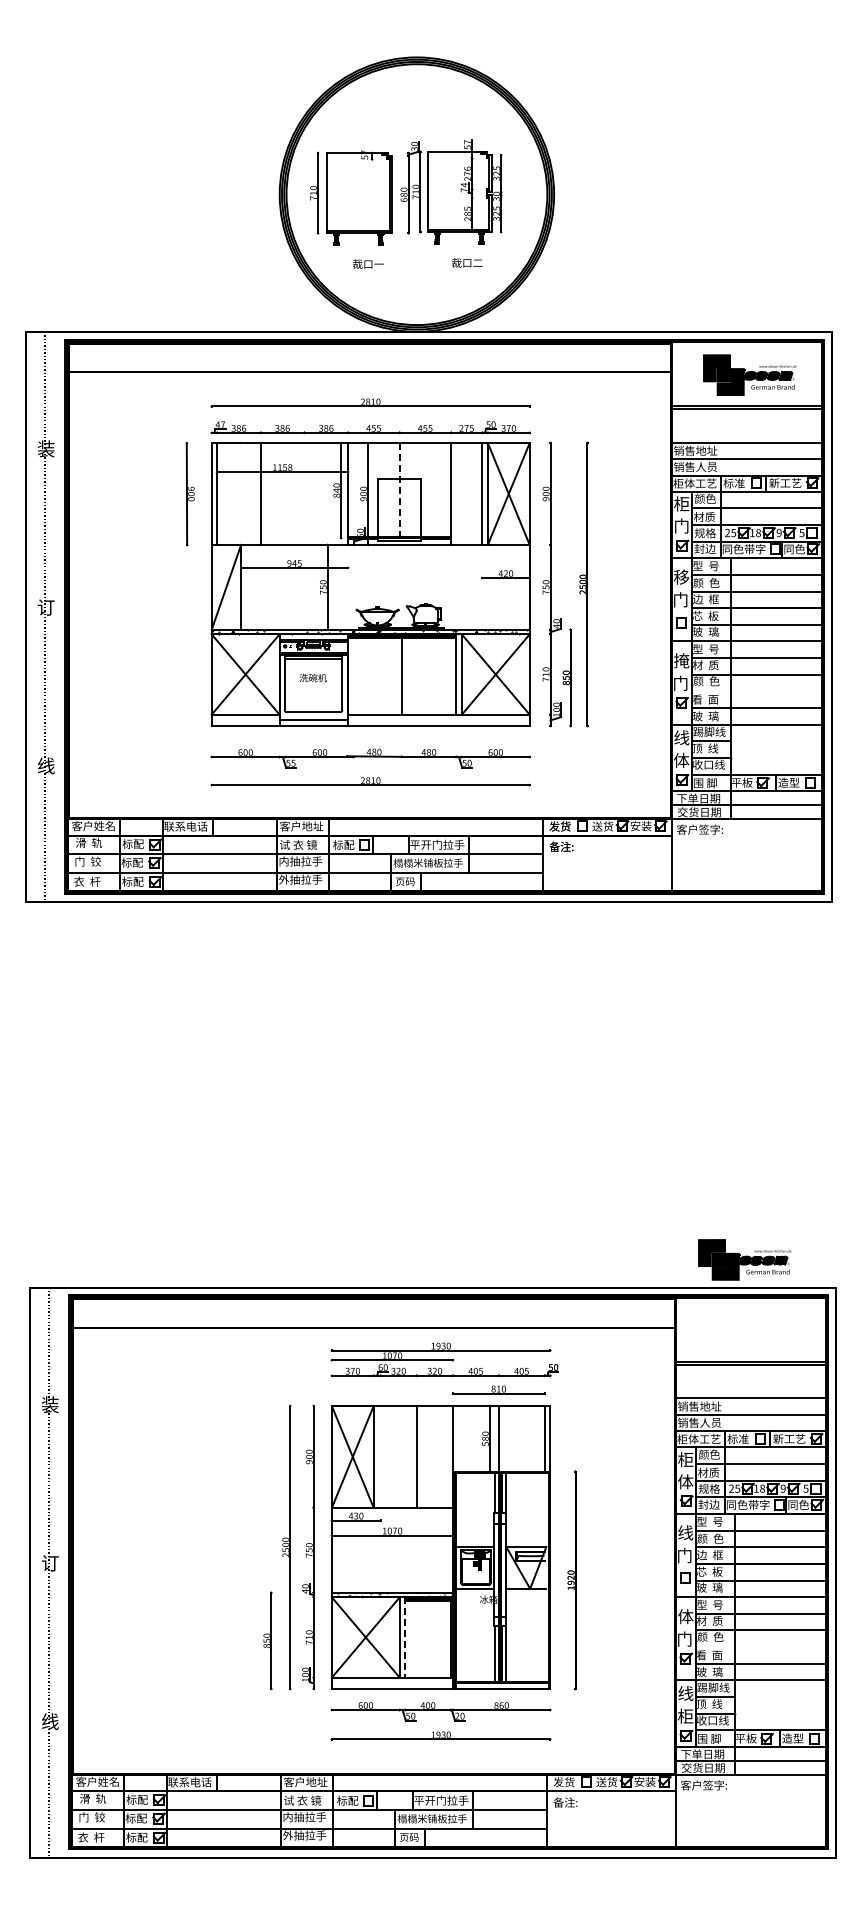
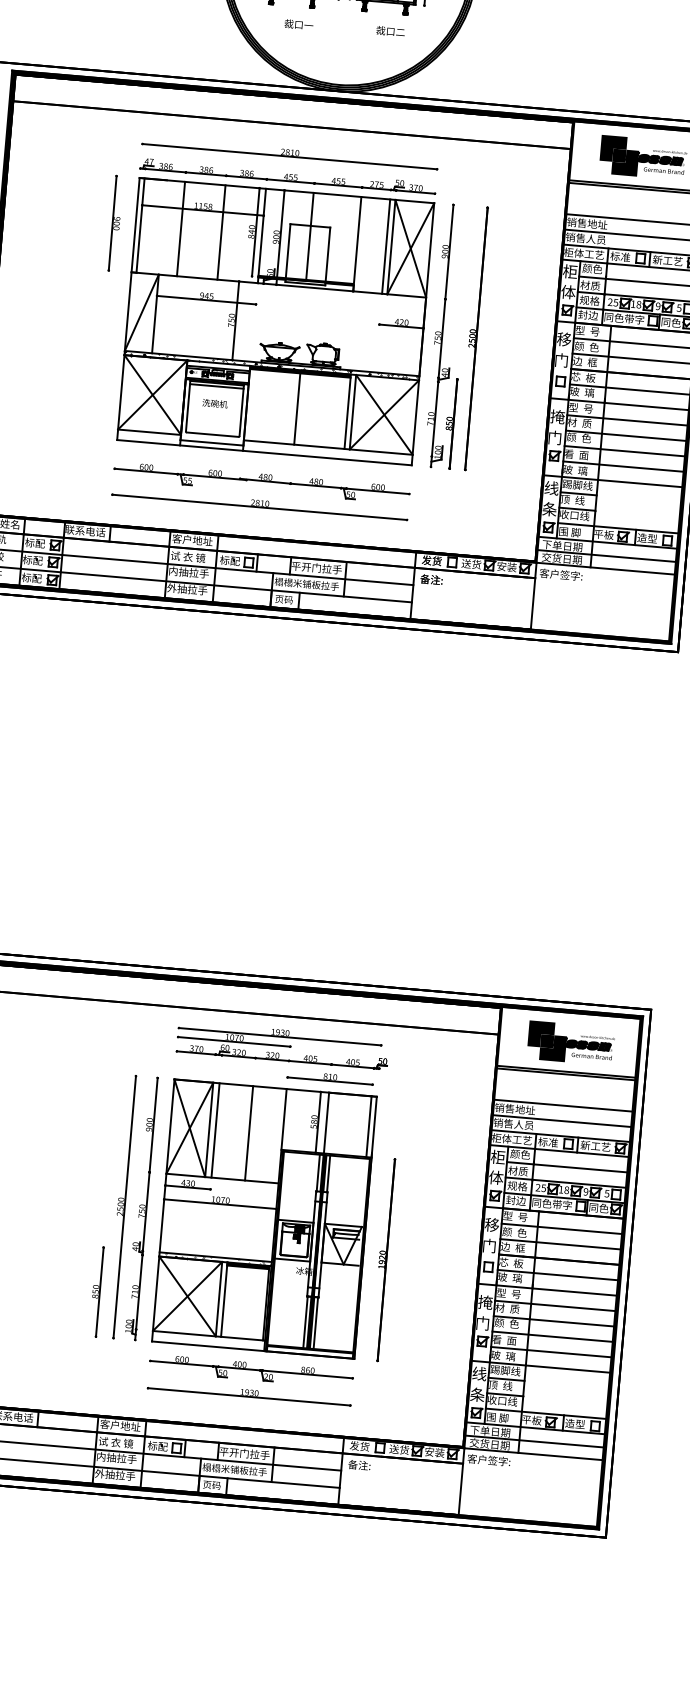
line: (399, 490) -> (309, 236), dashed -> solid
line: (304, 493) -> (221, 232), added
text: (681, 525) -> (568, 291), 门 -> 体
line: (756, 691) -> (624, 451), added
text: (681, 760) -> (549, 509), 体 -> 条
part: (744, 1259) -> (571, 1042), moved
line: (380, 1456) -> (215, 1130), added
text: (685, 1532) -> (491, 1224), 线 -> 移
text: (685, 1615) -> (485, 1301), 体 -> 掩
line: (405, 1637) -> (224, 1299), dashed -> solid
line: (760, 1647) -> (552, 1337), added
text: (685, 1715) -> (477, 1394), 柜 -> 条

